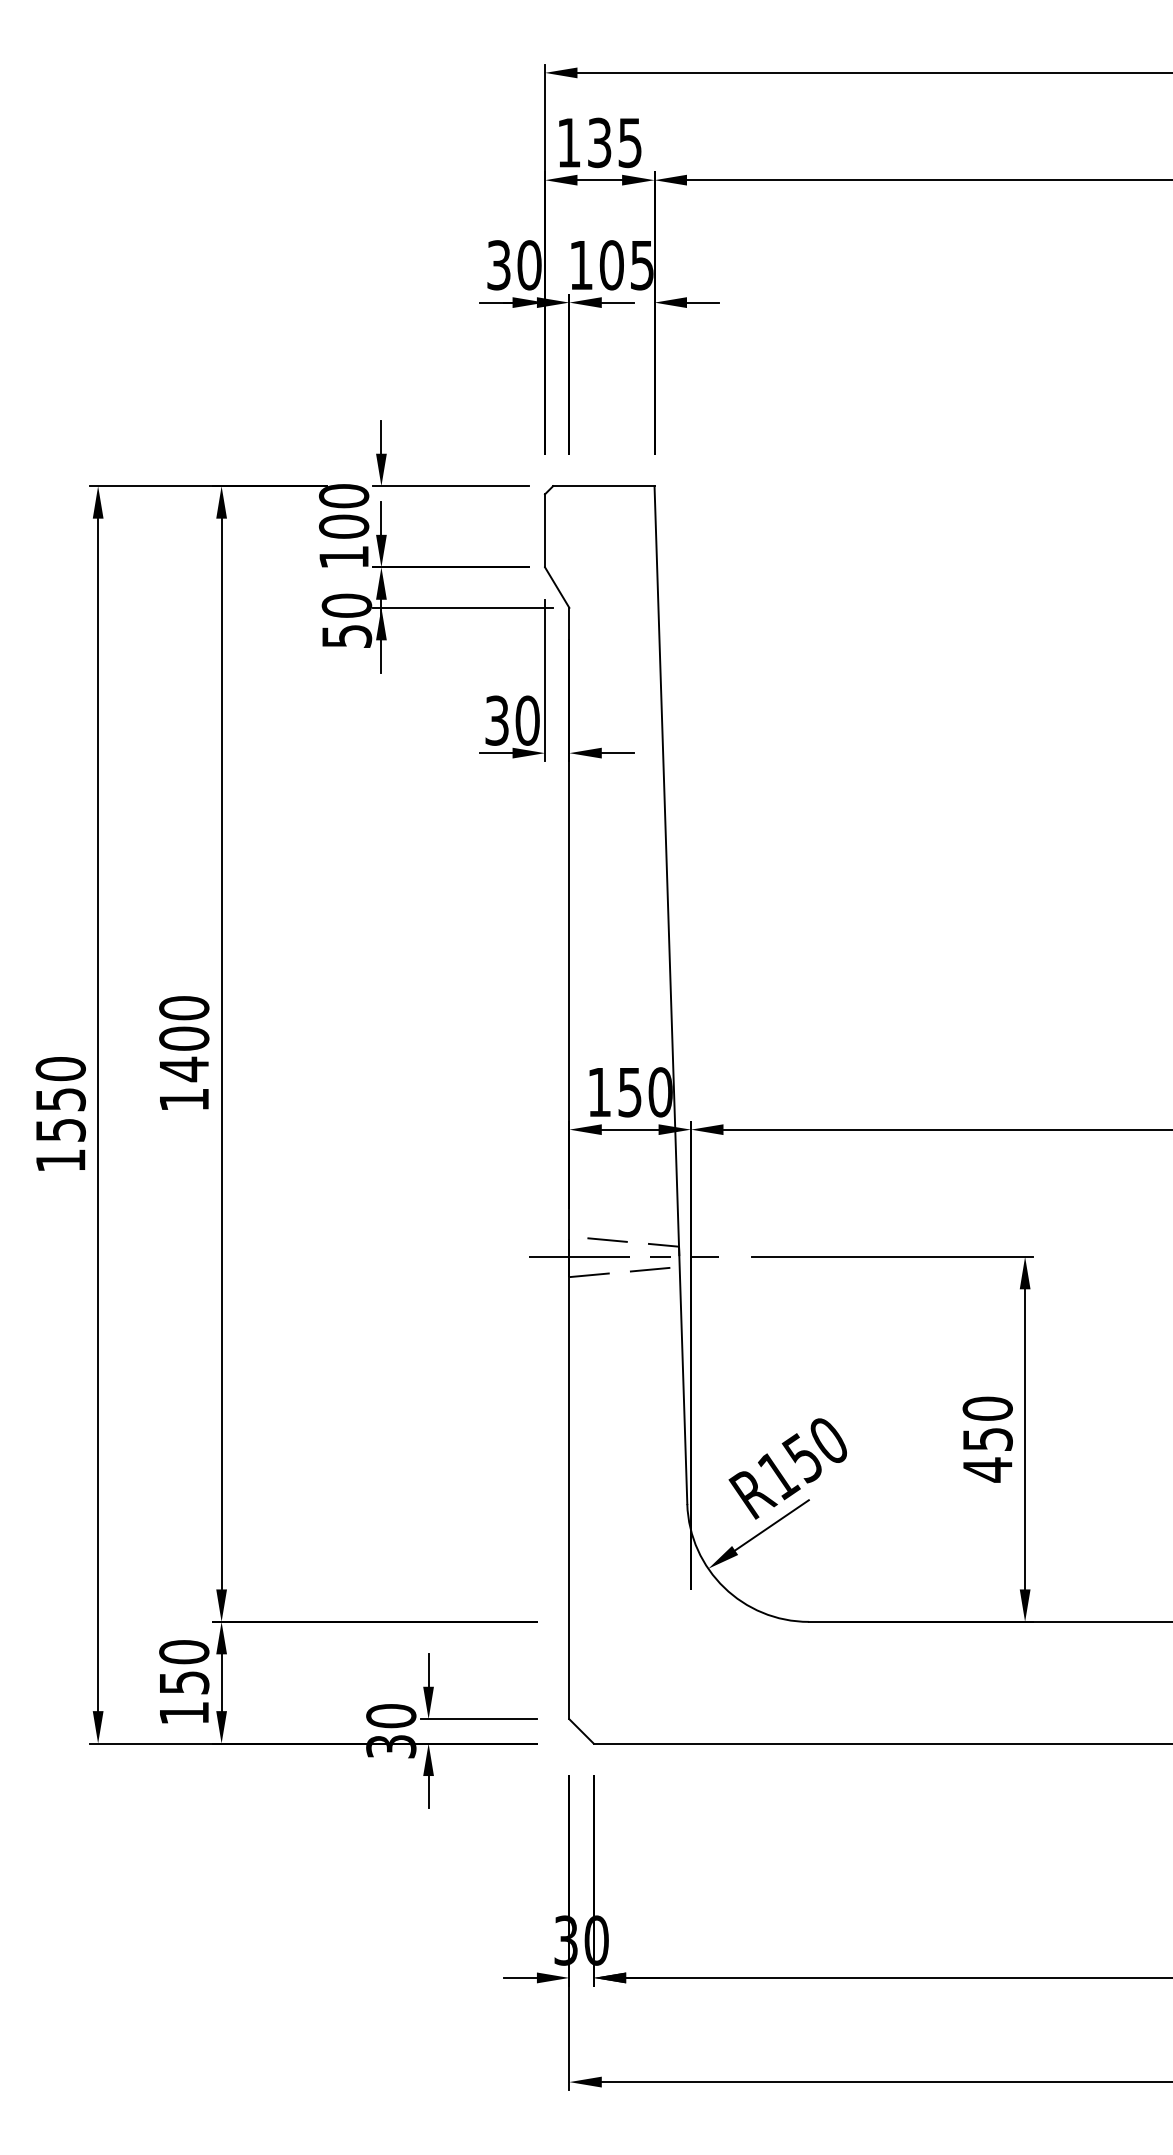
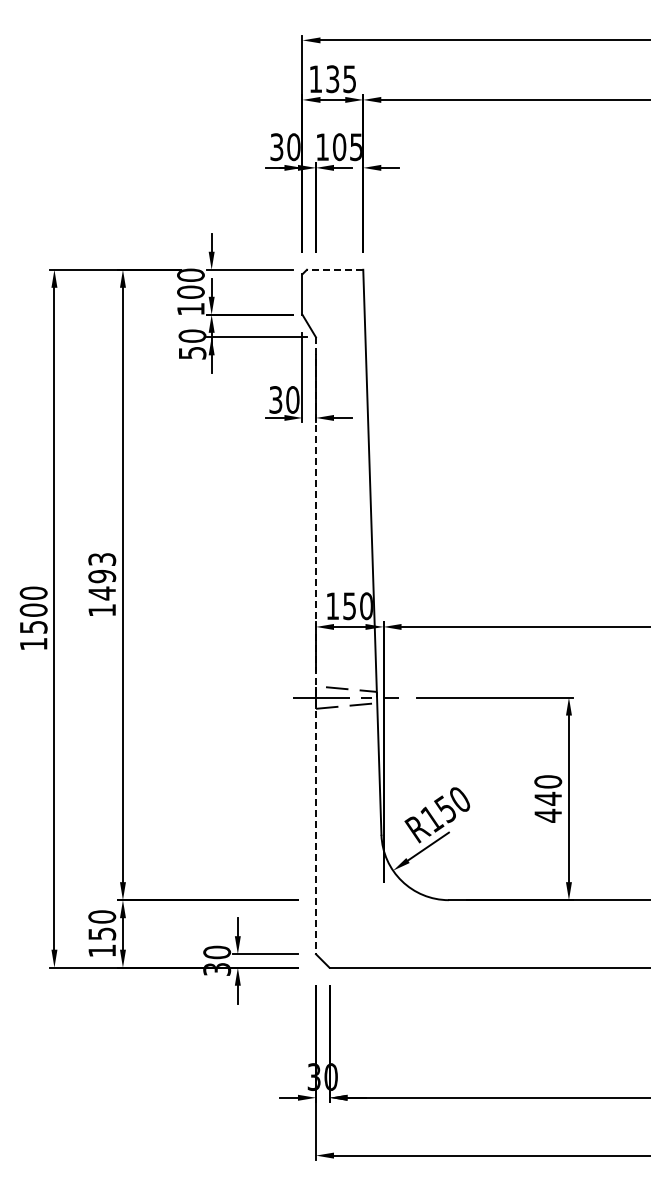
line: (602, 485) -> (334, 269), solid -> dashed
text: (184, 1022) -> (102, 567), 1400 -> 1493
text: (60, 1098) -> (33, 609), 1550 -> 1500
line: (568, 1164) -> (315, 646), solid -> dashed
text: (988, 1438) -> (548, 798), 450 -> 440

